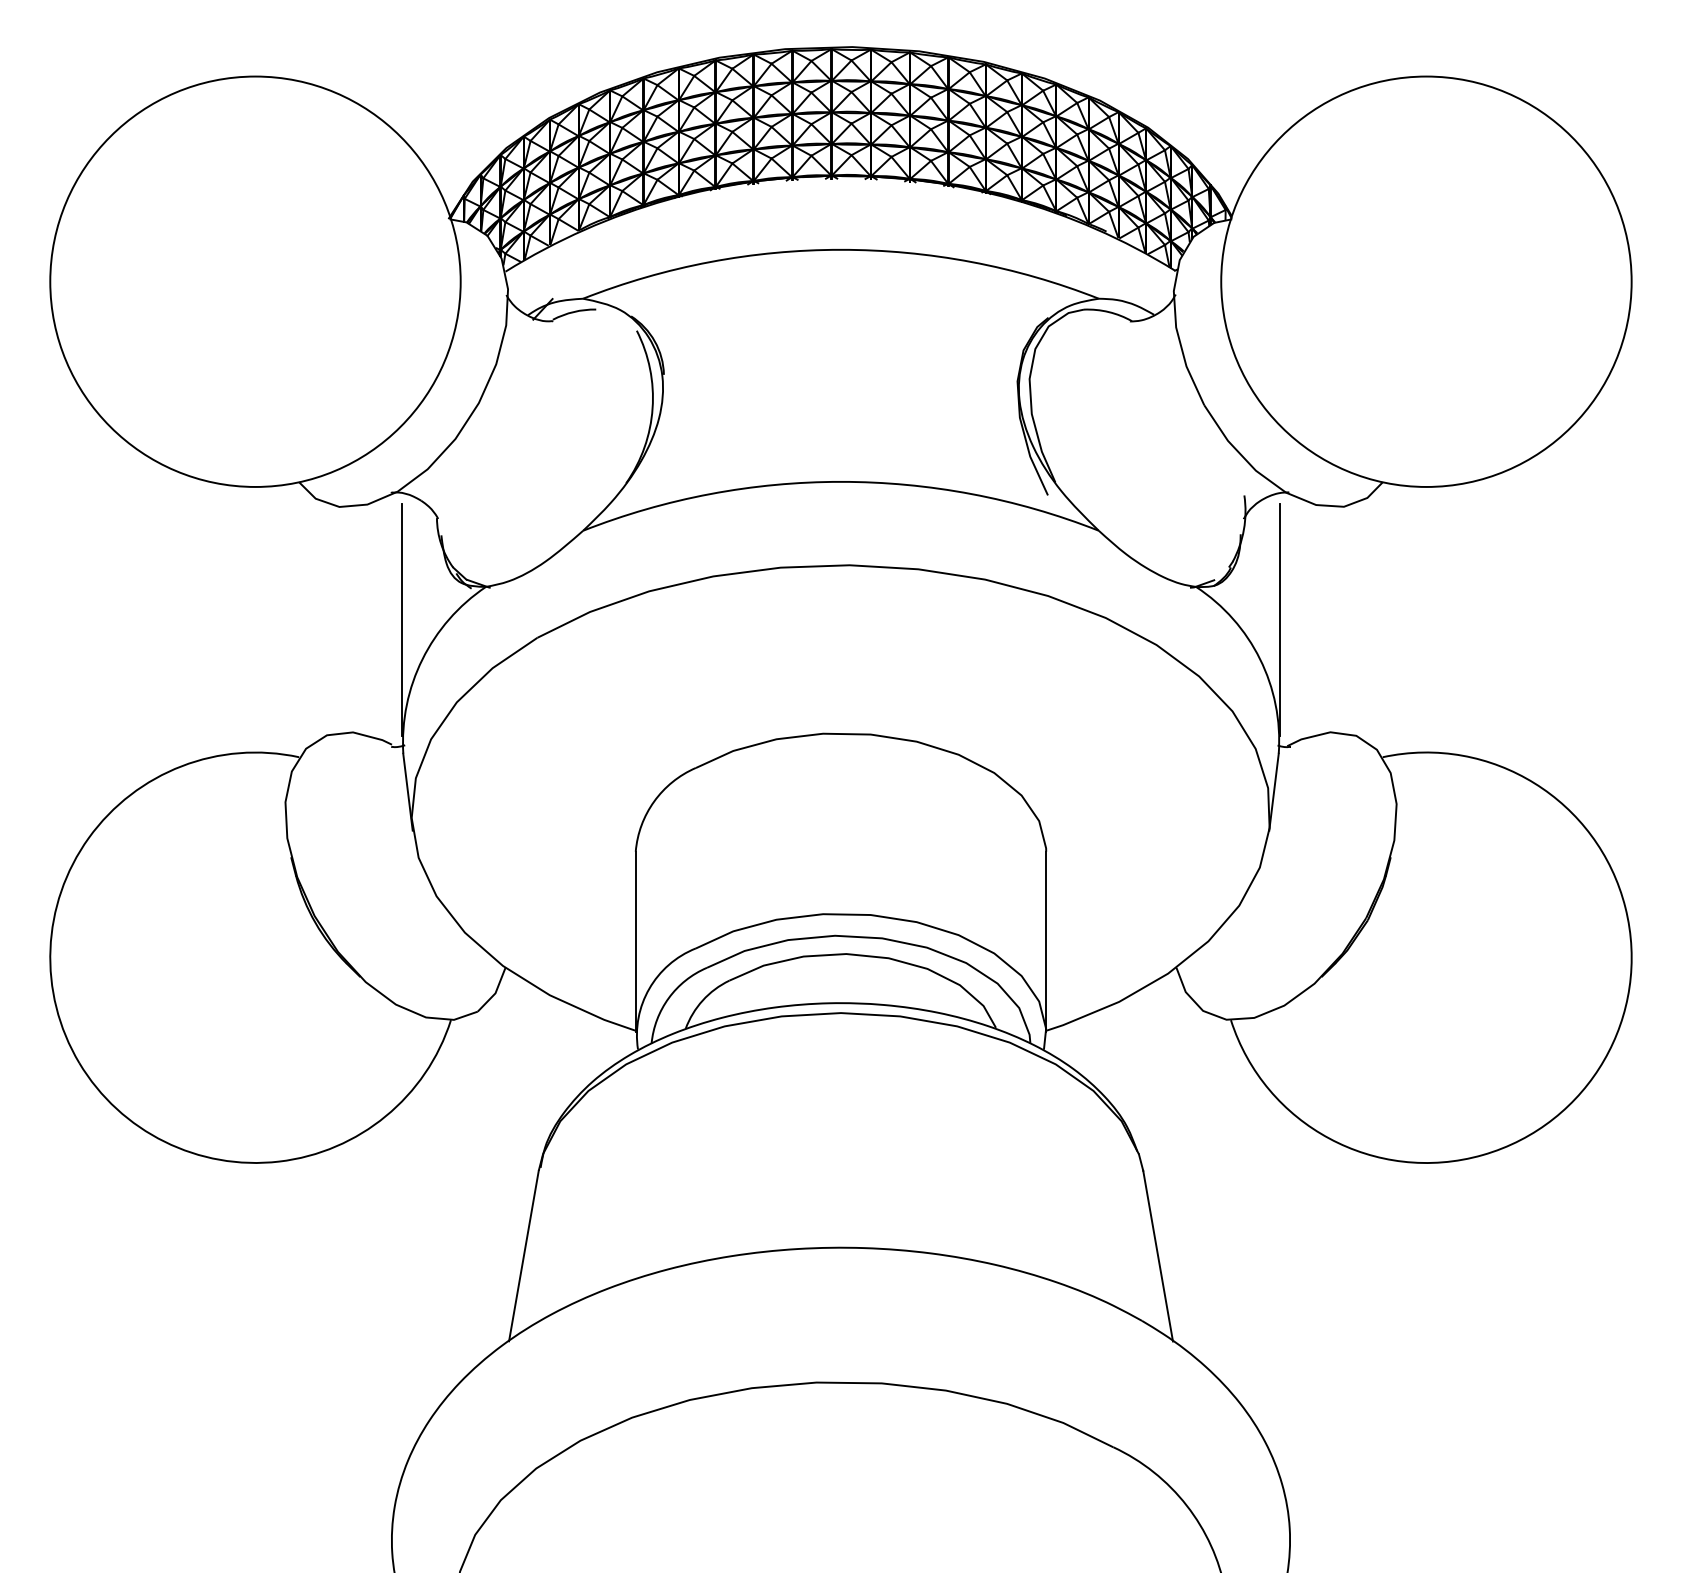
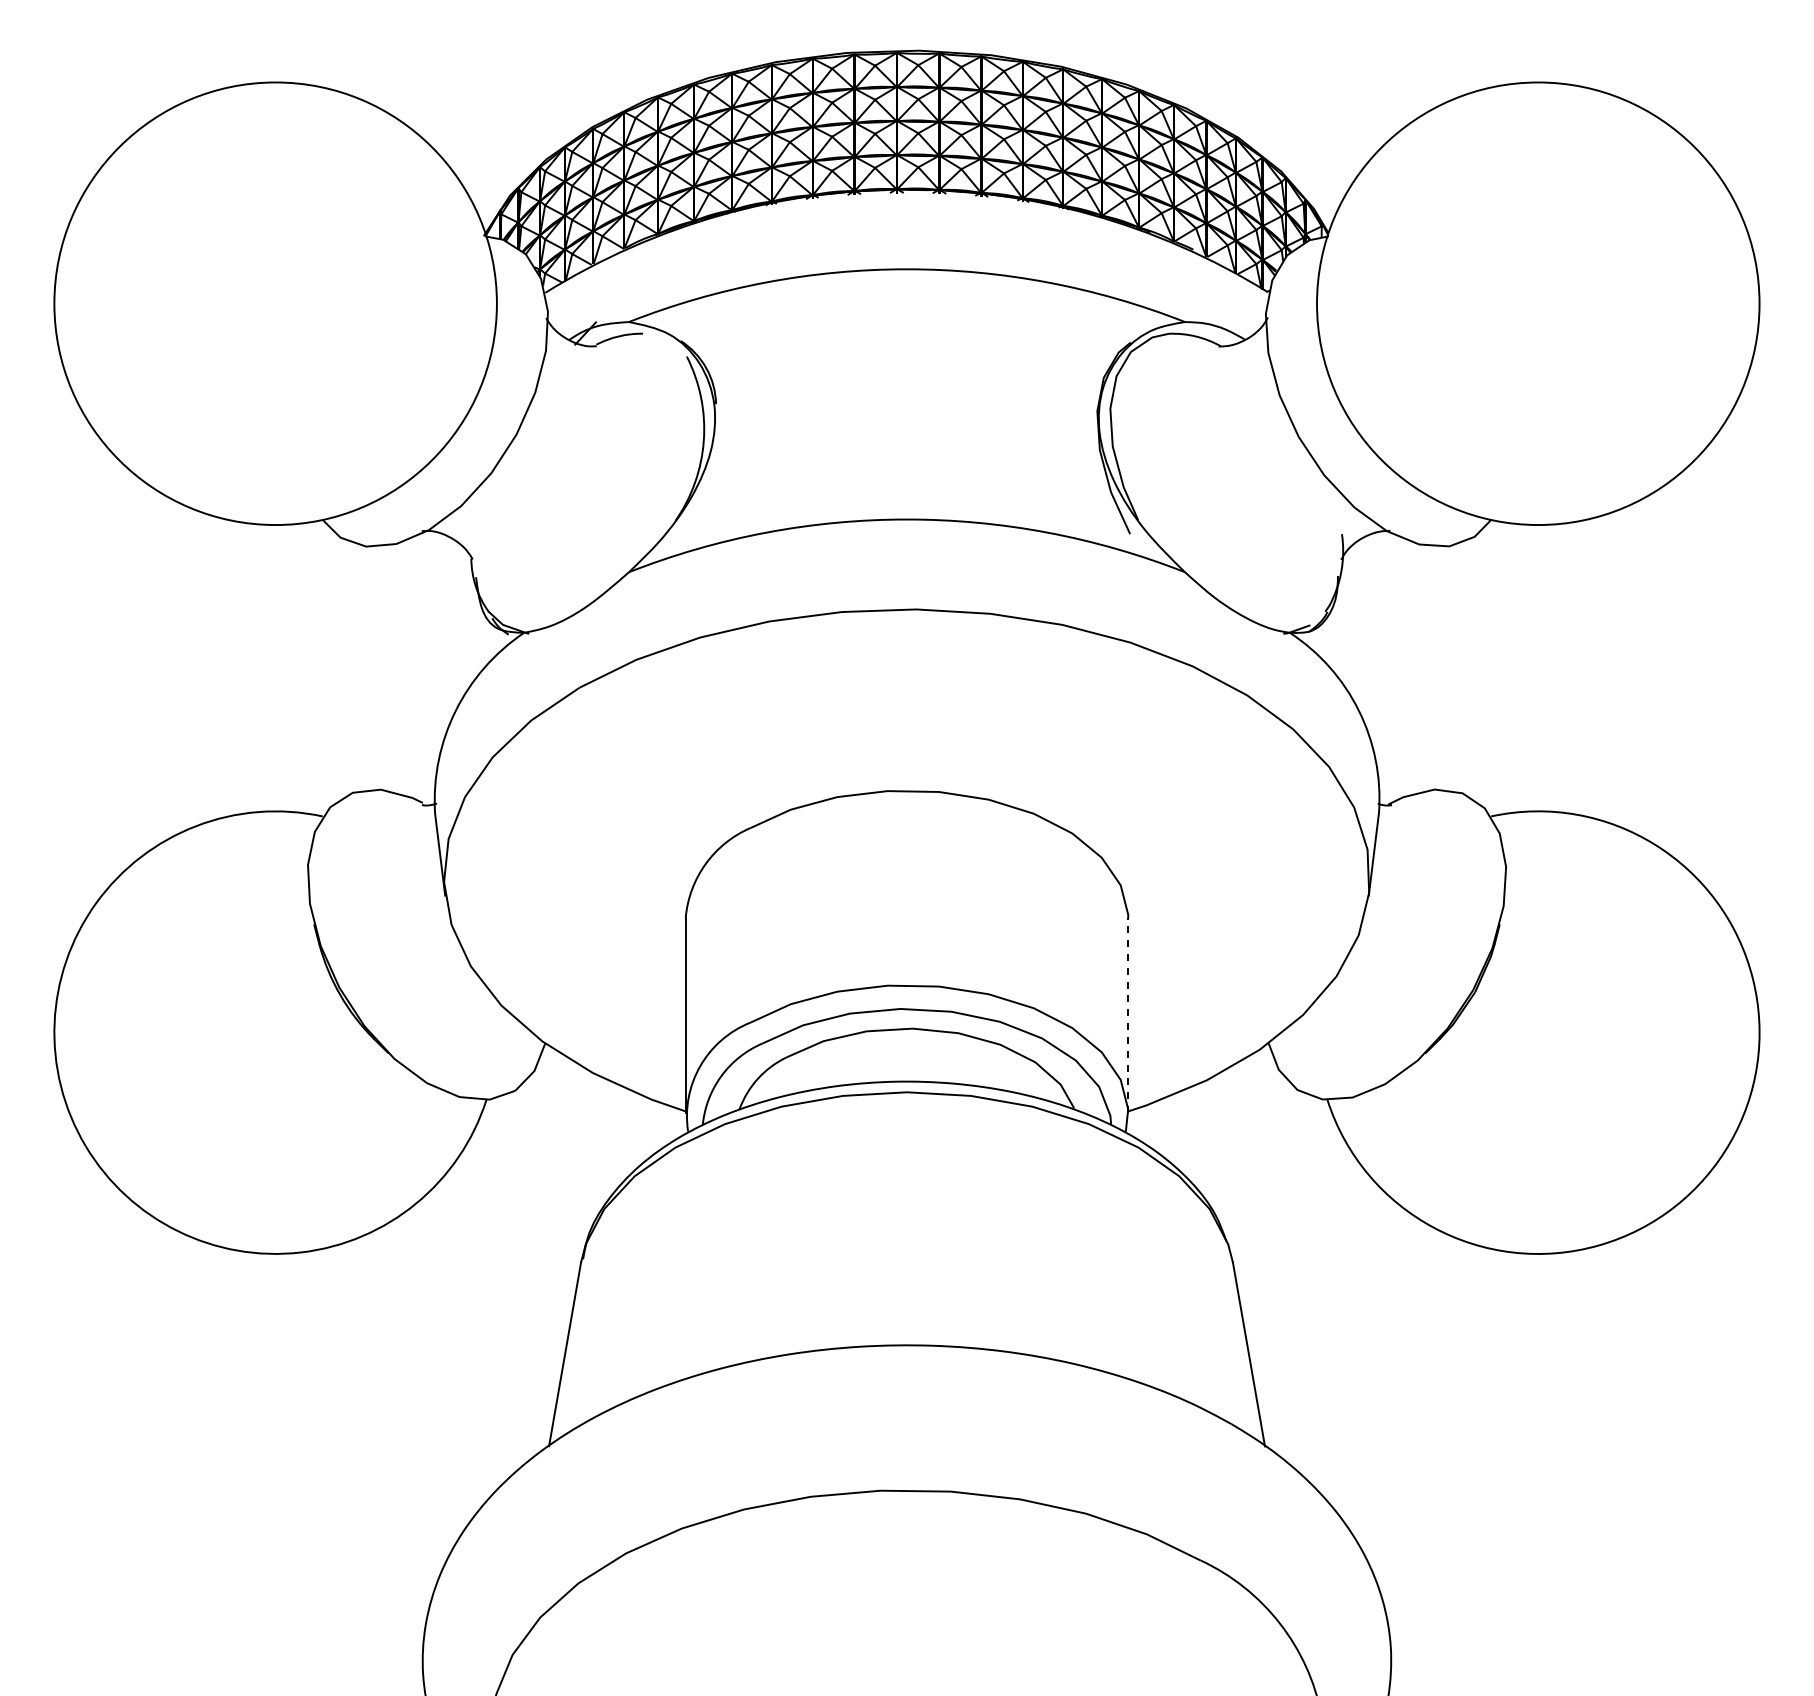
line: (401, 620) -> (433, 668), removed
line: (1280, 620) -> (1380, 668), removed
line: (1046, 941) -> (1128, 1015), solid -> dashed

